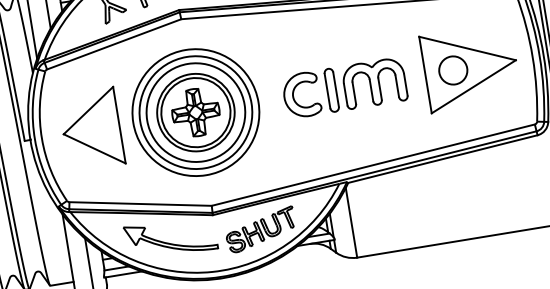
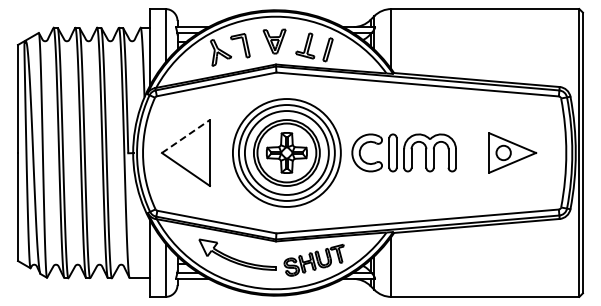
part: (470, 67) -> (512, 152), size x0.6
line: (89, 110) -> (186, 136), solid -> dashed
part: (195, 112) -> (286, 152), moved

